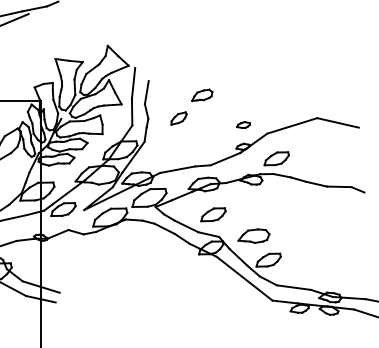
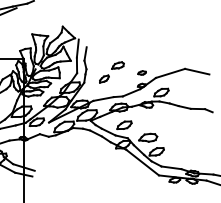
part: (191, 107) -> (111, 72), moved

